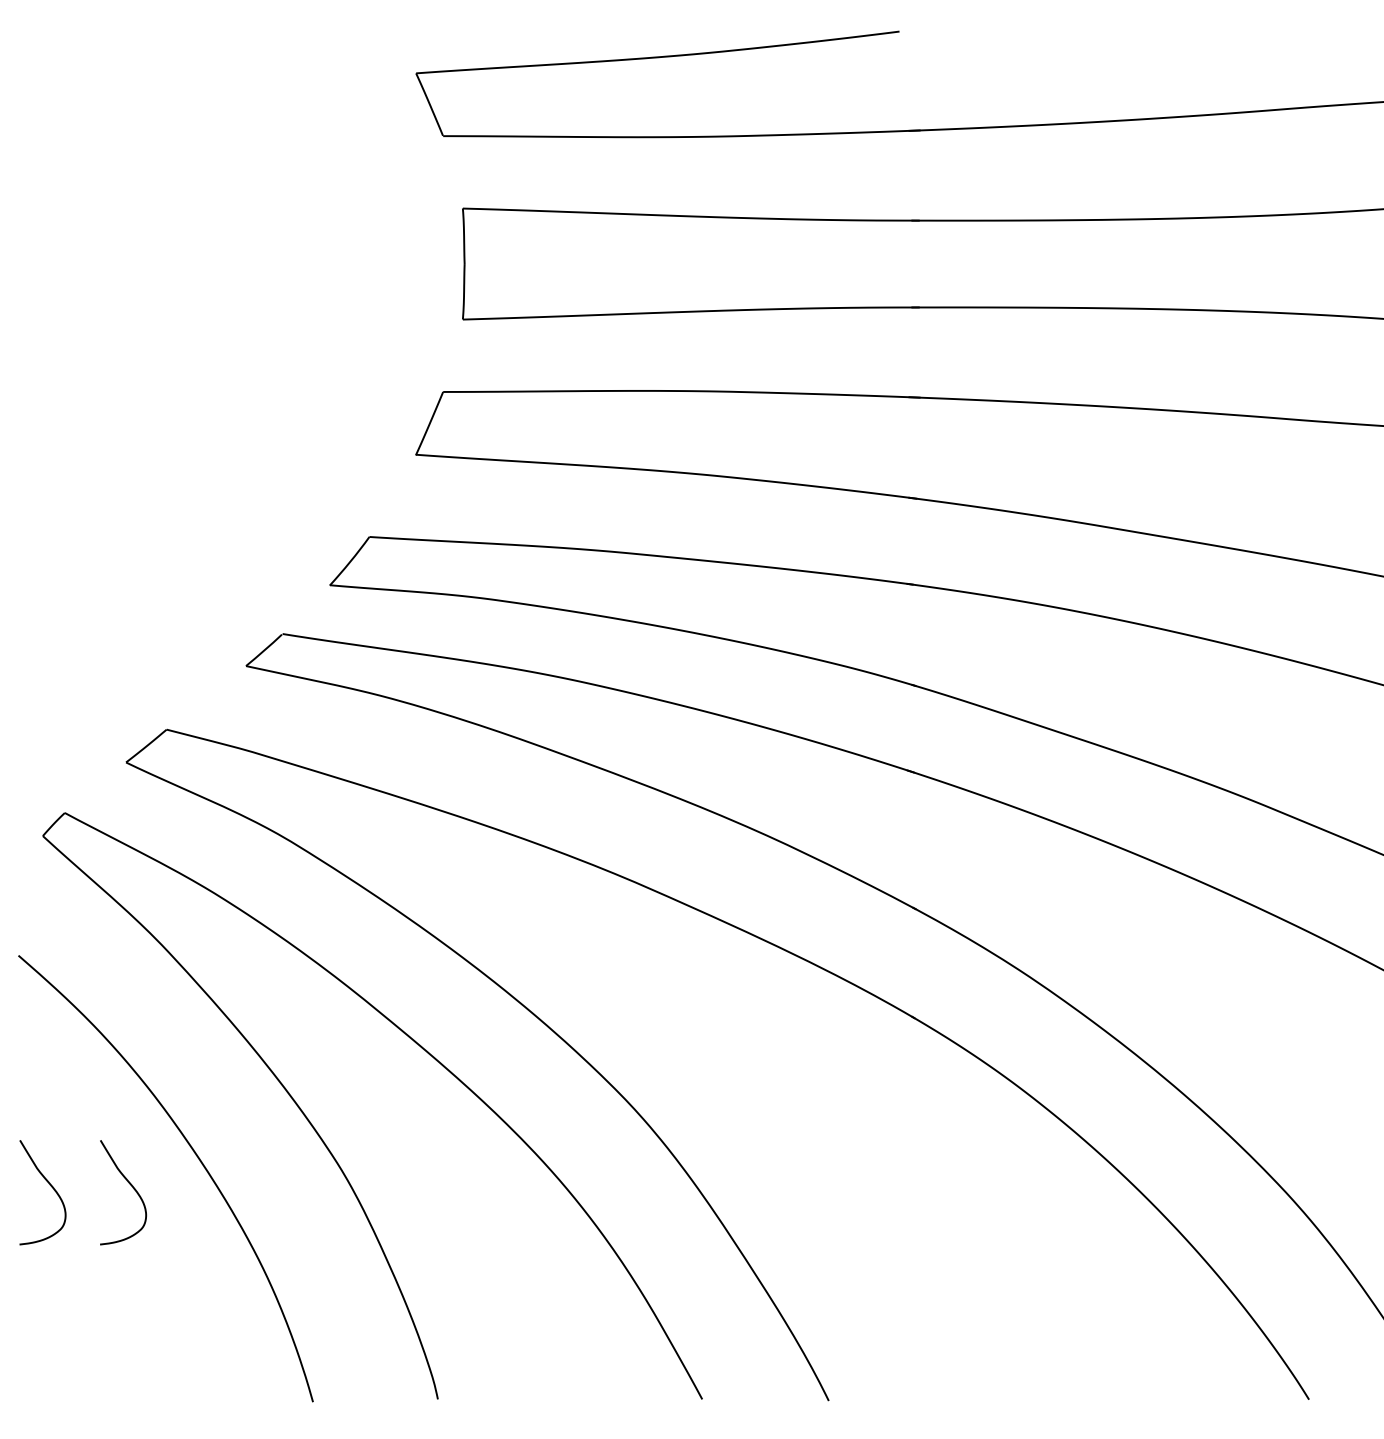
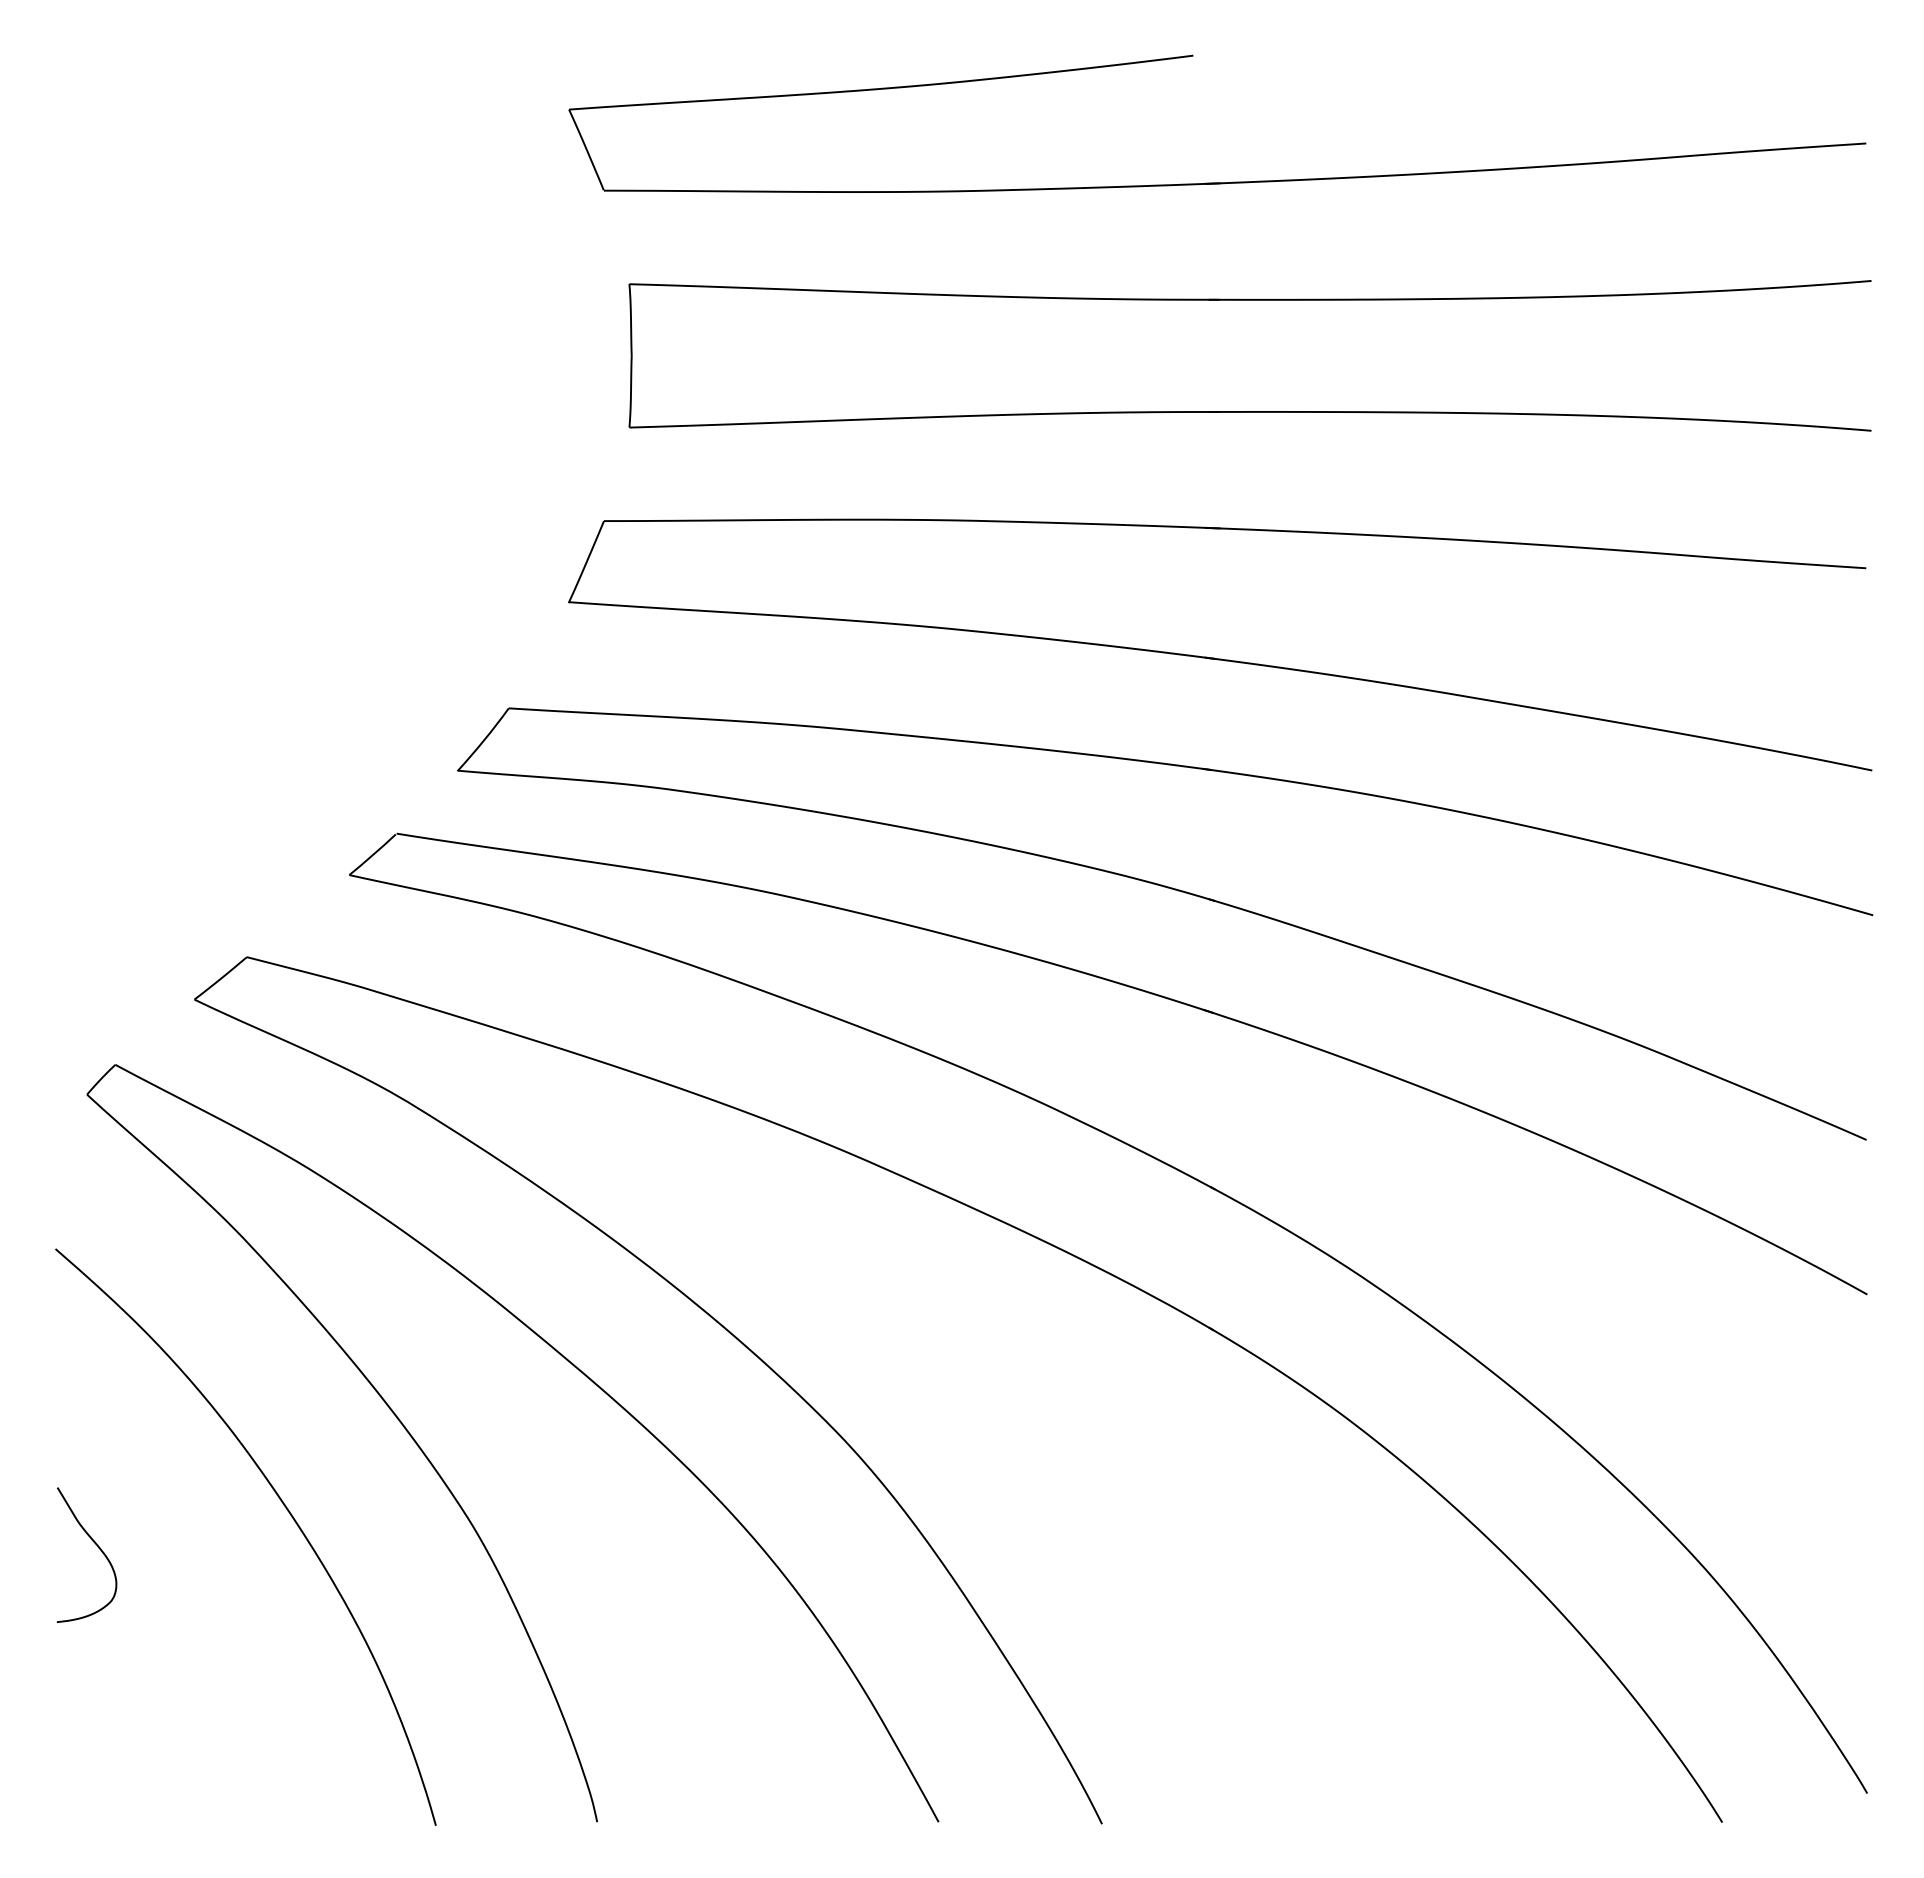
curve: (131, 1186) -> (201, 1547), removed

